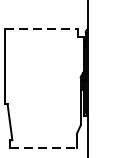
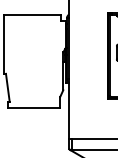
line: (42, 28) -> (33, 14), dashed -> solid
line: (44, 148) -> (34, 108), dashed -> solid

